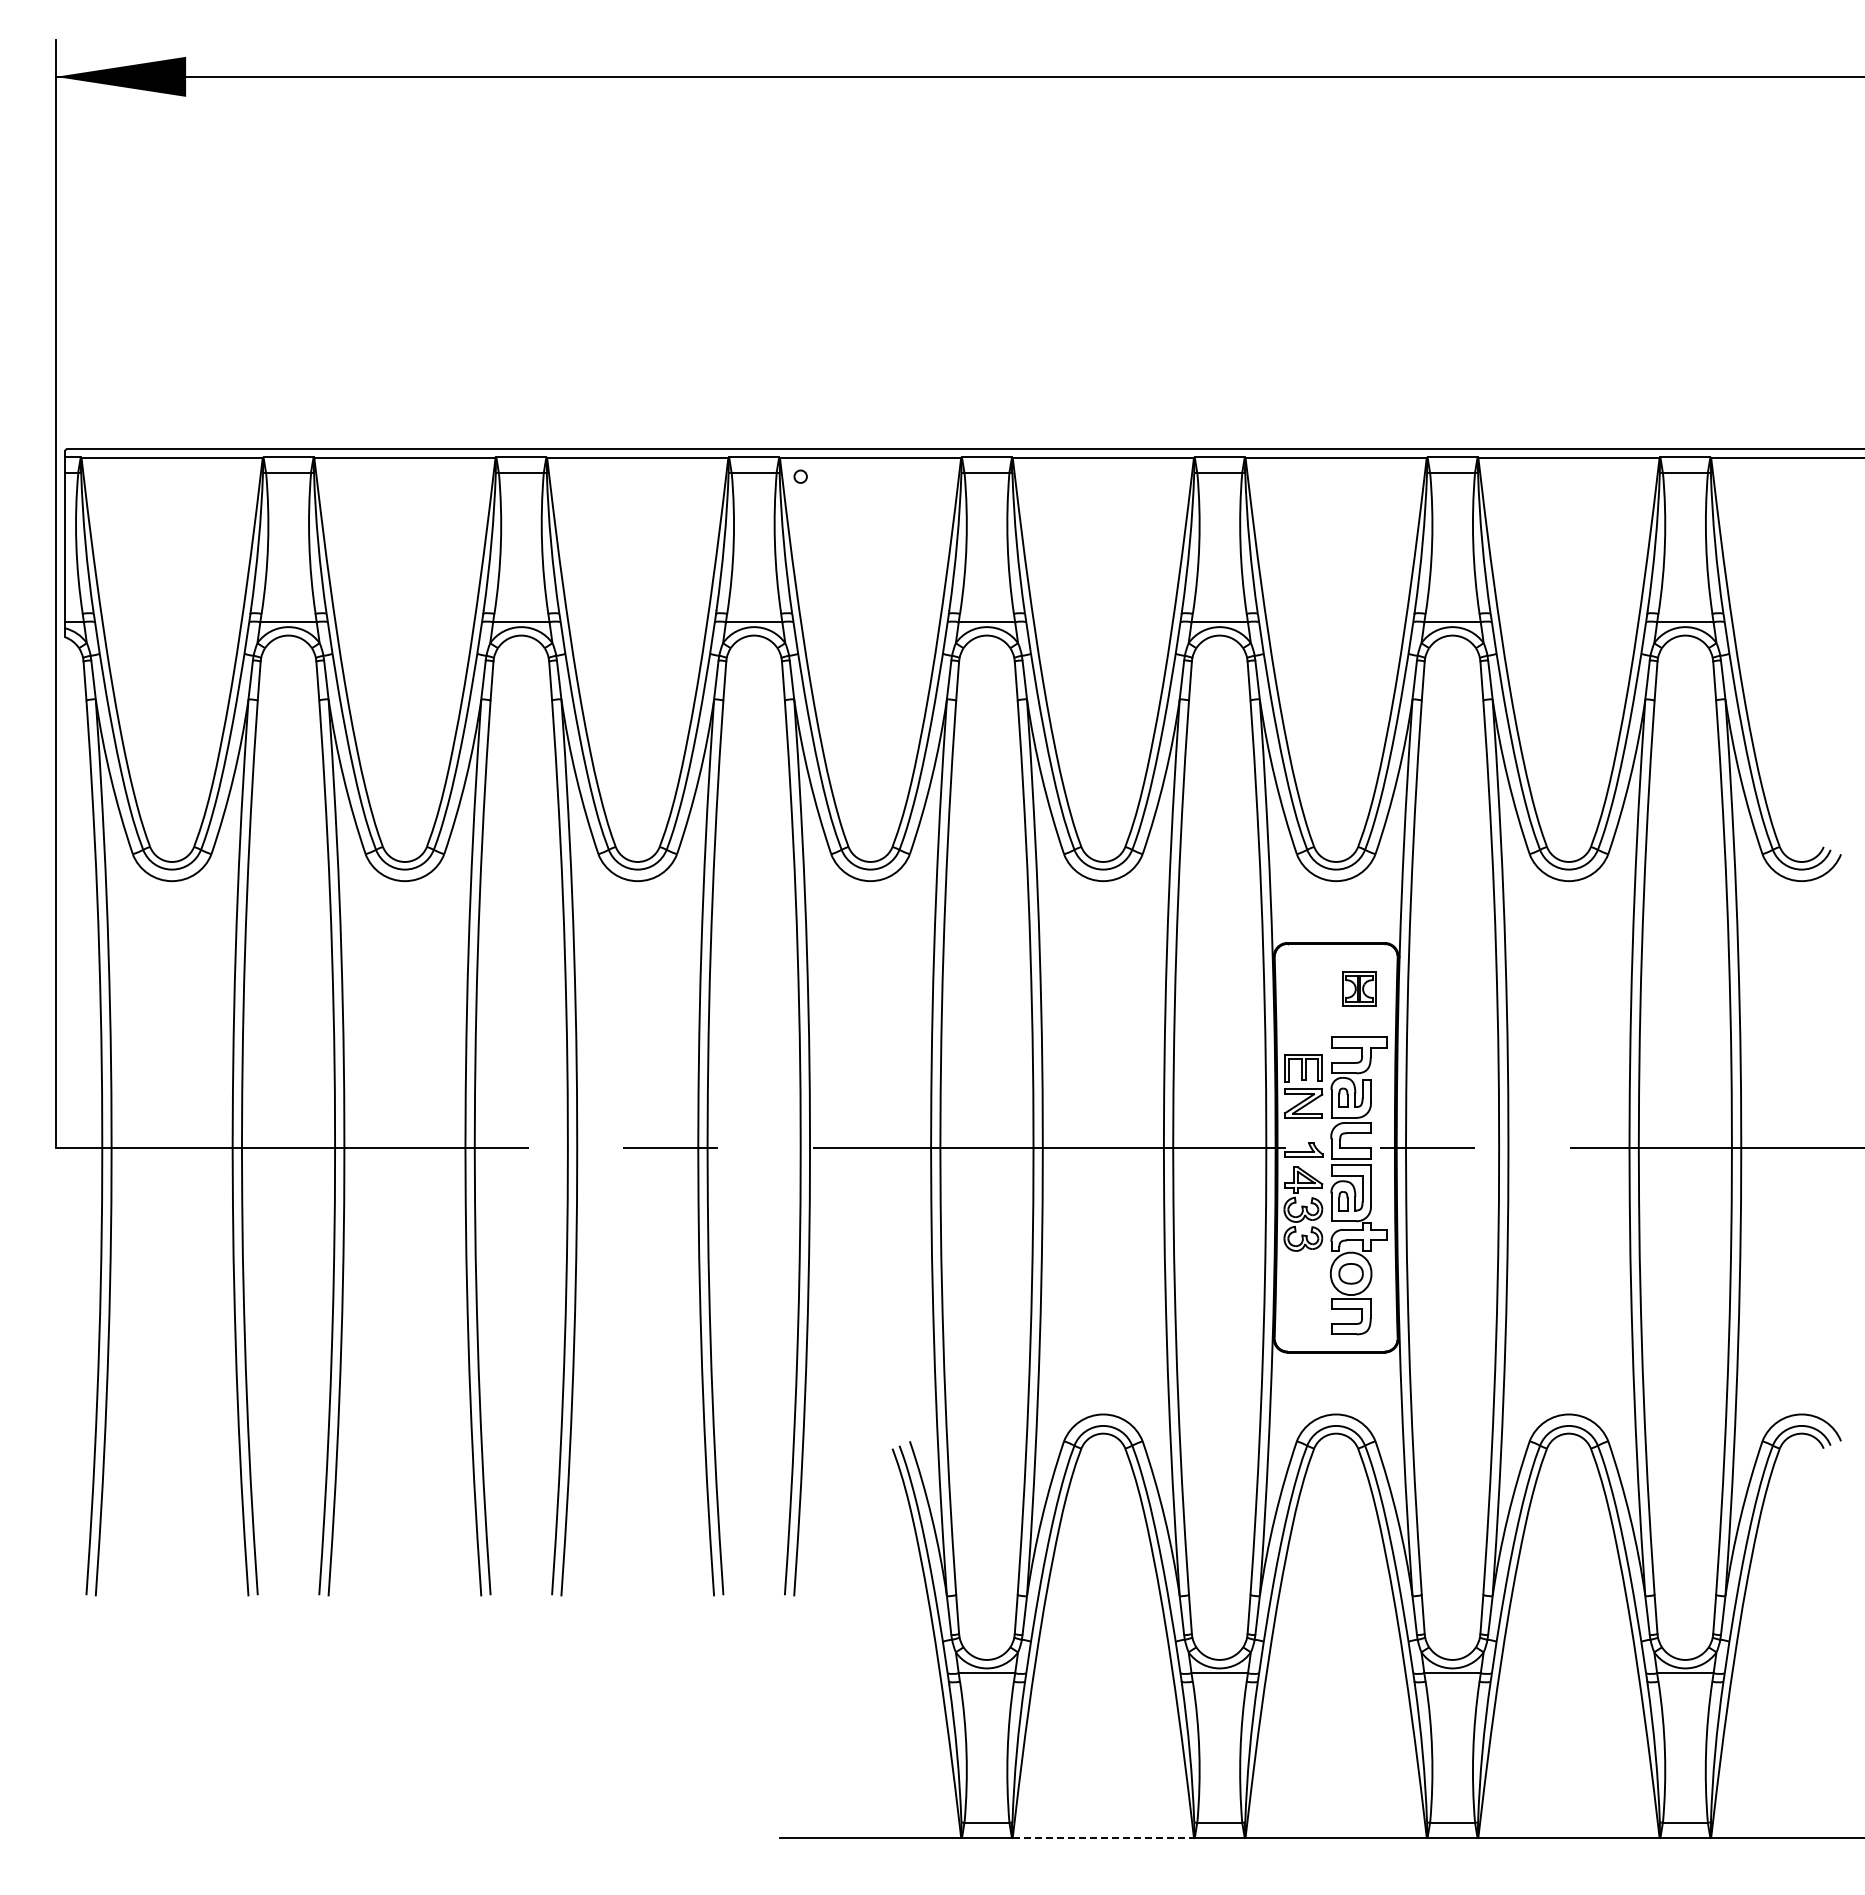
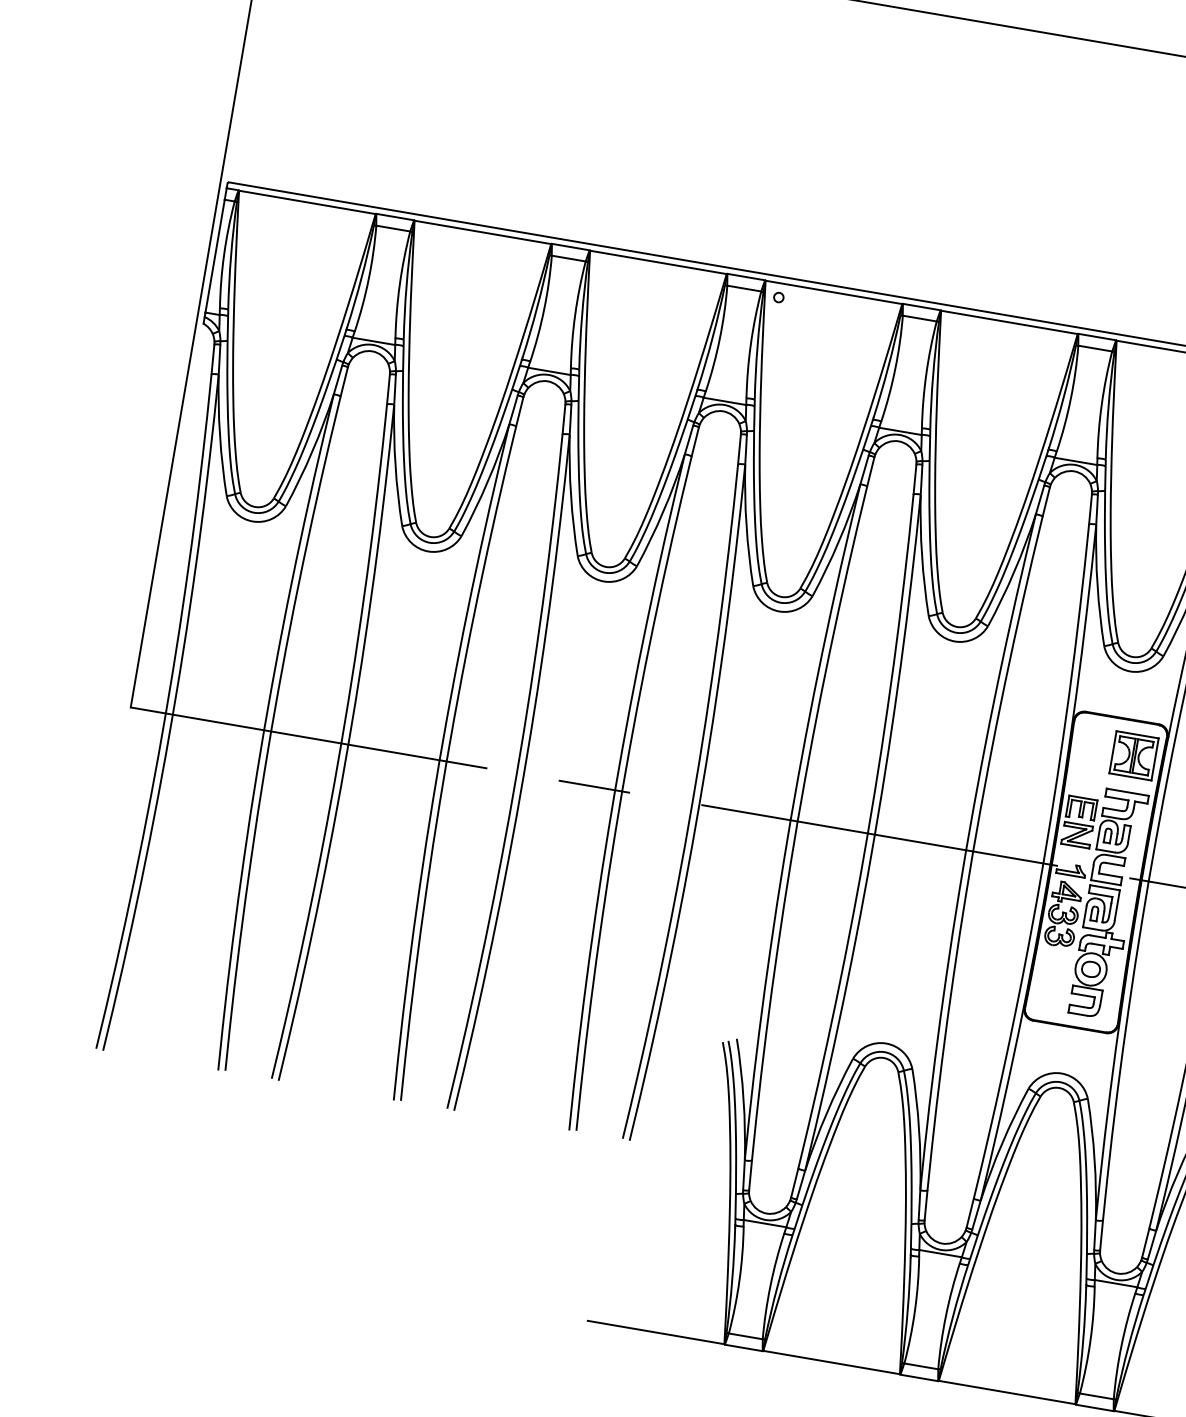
part: (1359, 988) -> (1134, 755), size x1.67
line: (1103, 1837) -> (831, 1362), dashed -> solid

